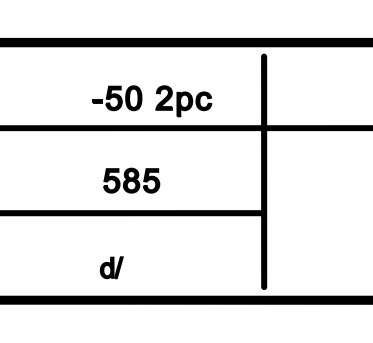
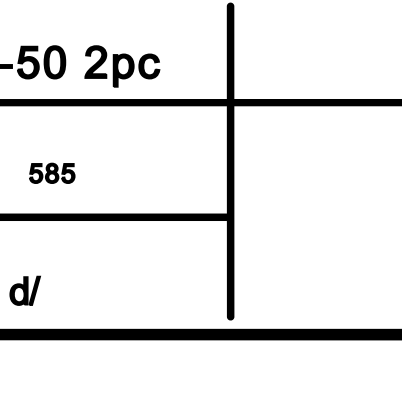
part: (131, 180) -> (51, 173), size x0.6

